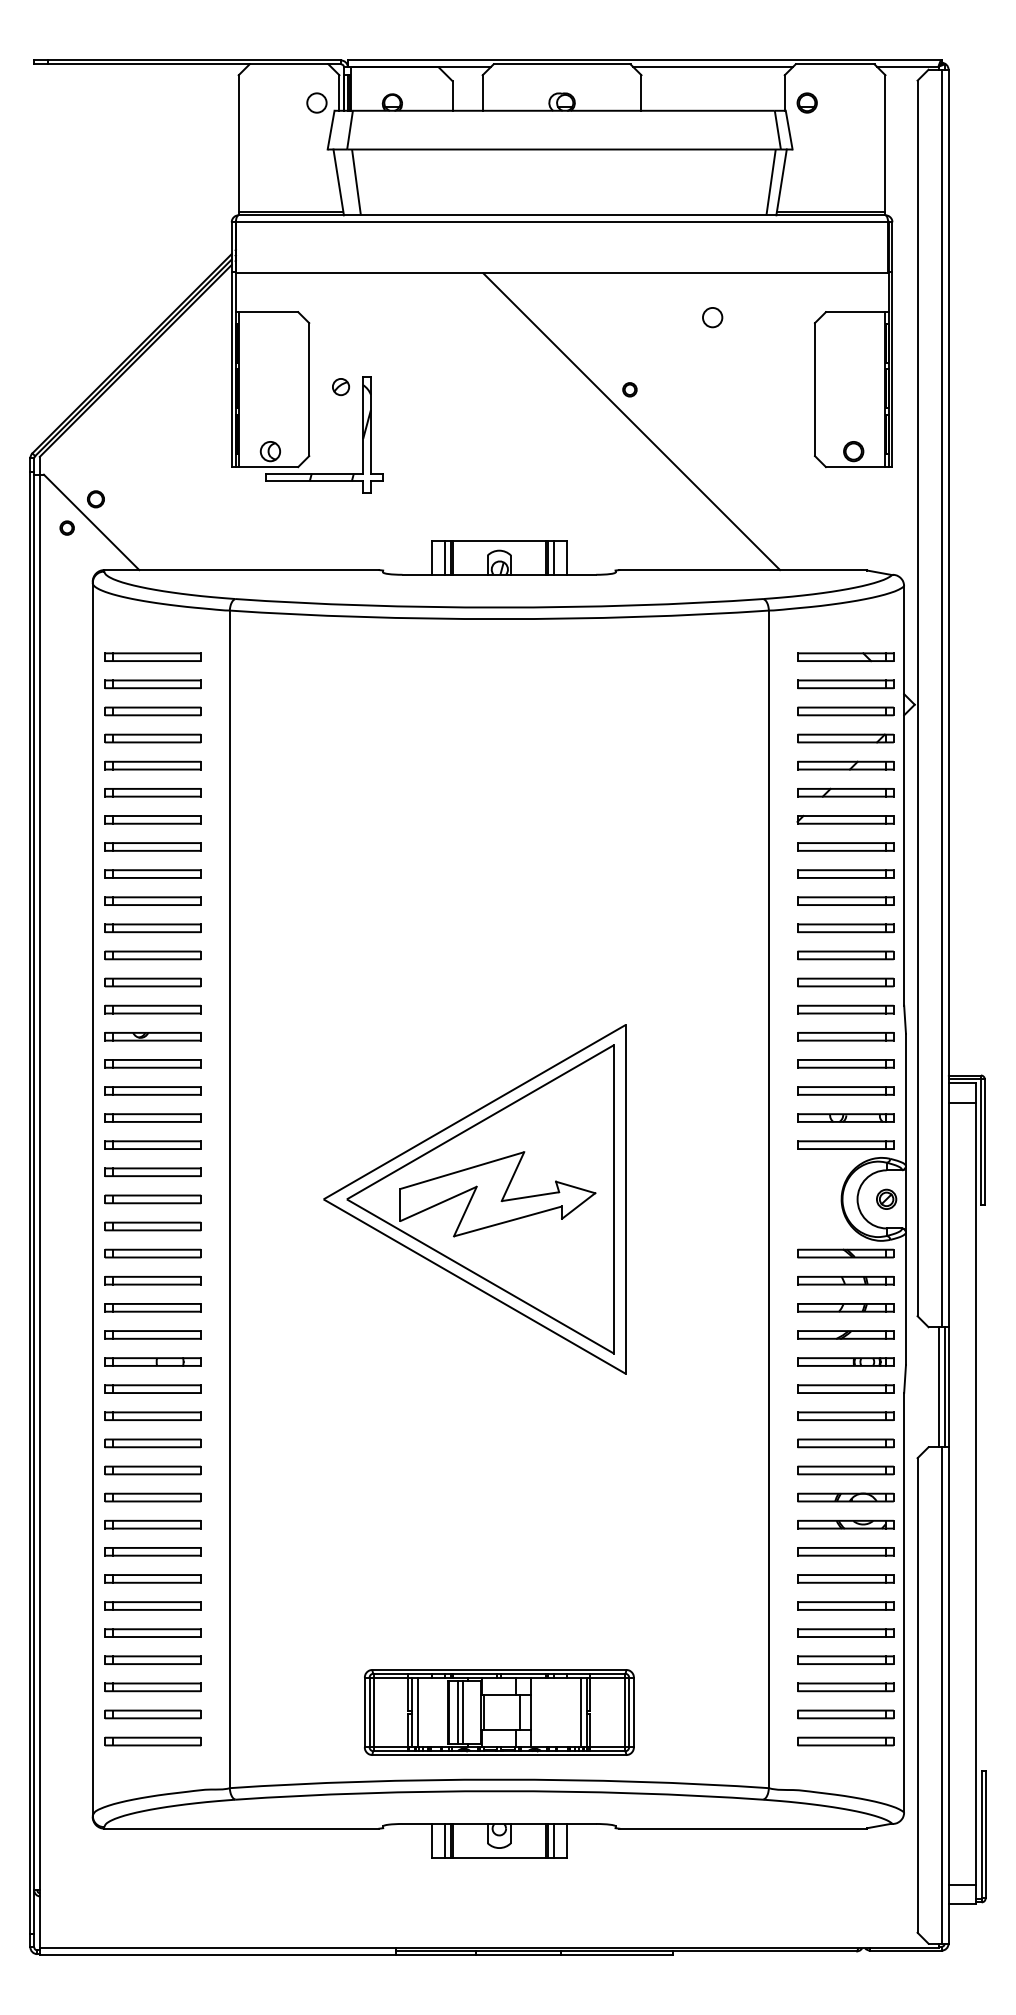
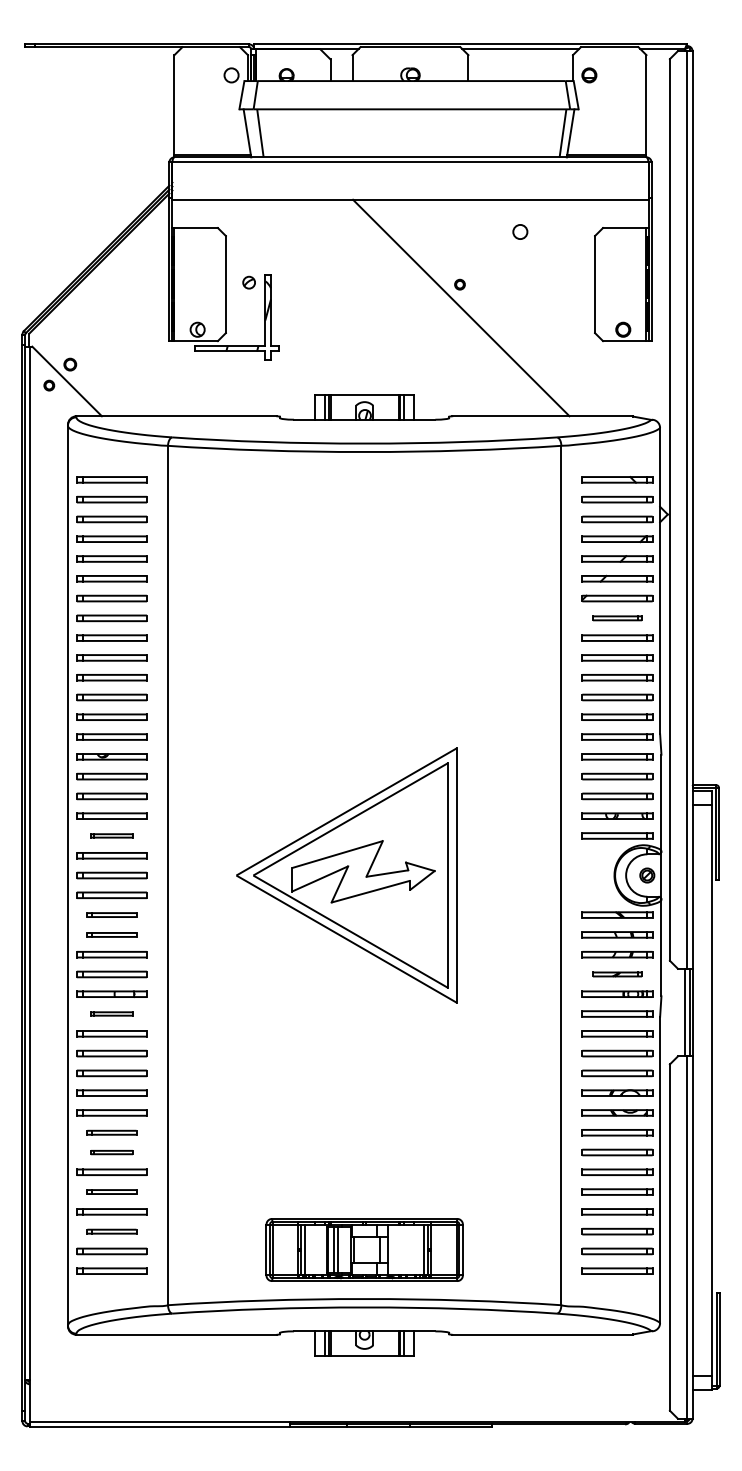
part: (845, 846) -> (617, 618), size x0.7
part: (152, 1144) -> (111, 835), size x0.6
part: (152, 1253) -> (111, 915), size x0.7
part: (152, 1280) -> (111, 934), size x0.7
part: (845, 1334) -> (617, 974), size x0.7
part: (152, 1388) -> (111, 1013), size x0.6
part: (152, 1551) -> (111, 1132), size x0.7
part: (152, 1578) -> (111, 1152), size x0.6
part: (152, 1632) -> (111, 1191), size x0.7
part: (152, 1687) -> (111, 1231), size x0.7

